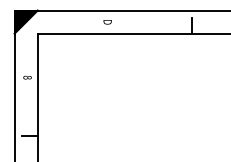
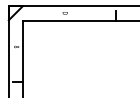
fill: (25, 22) -> (15, 13), removed

